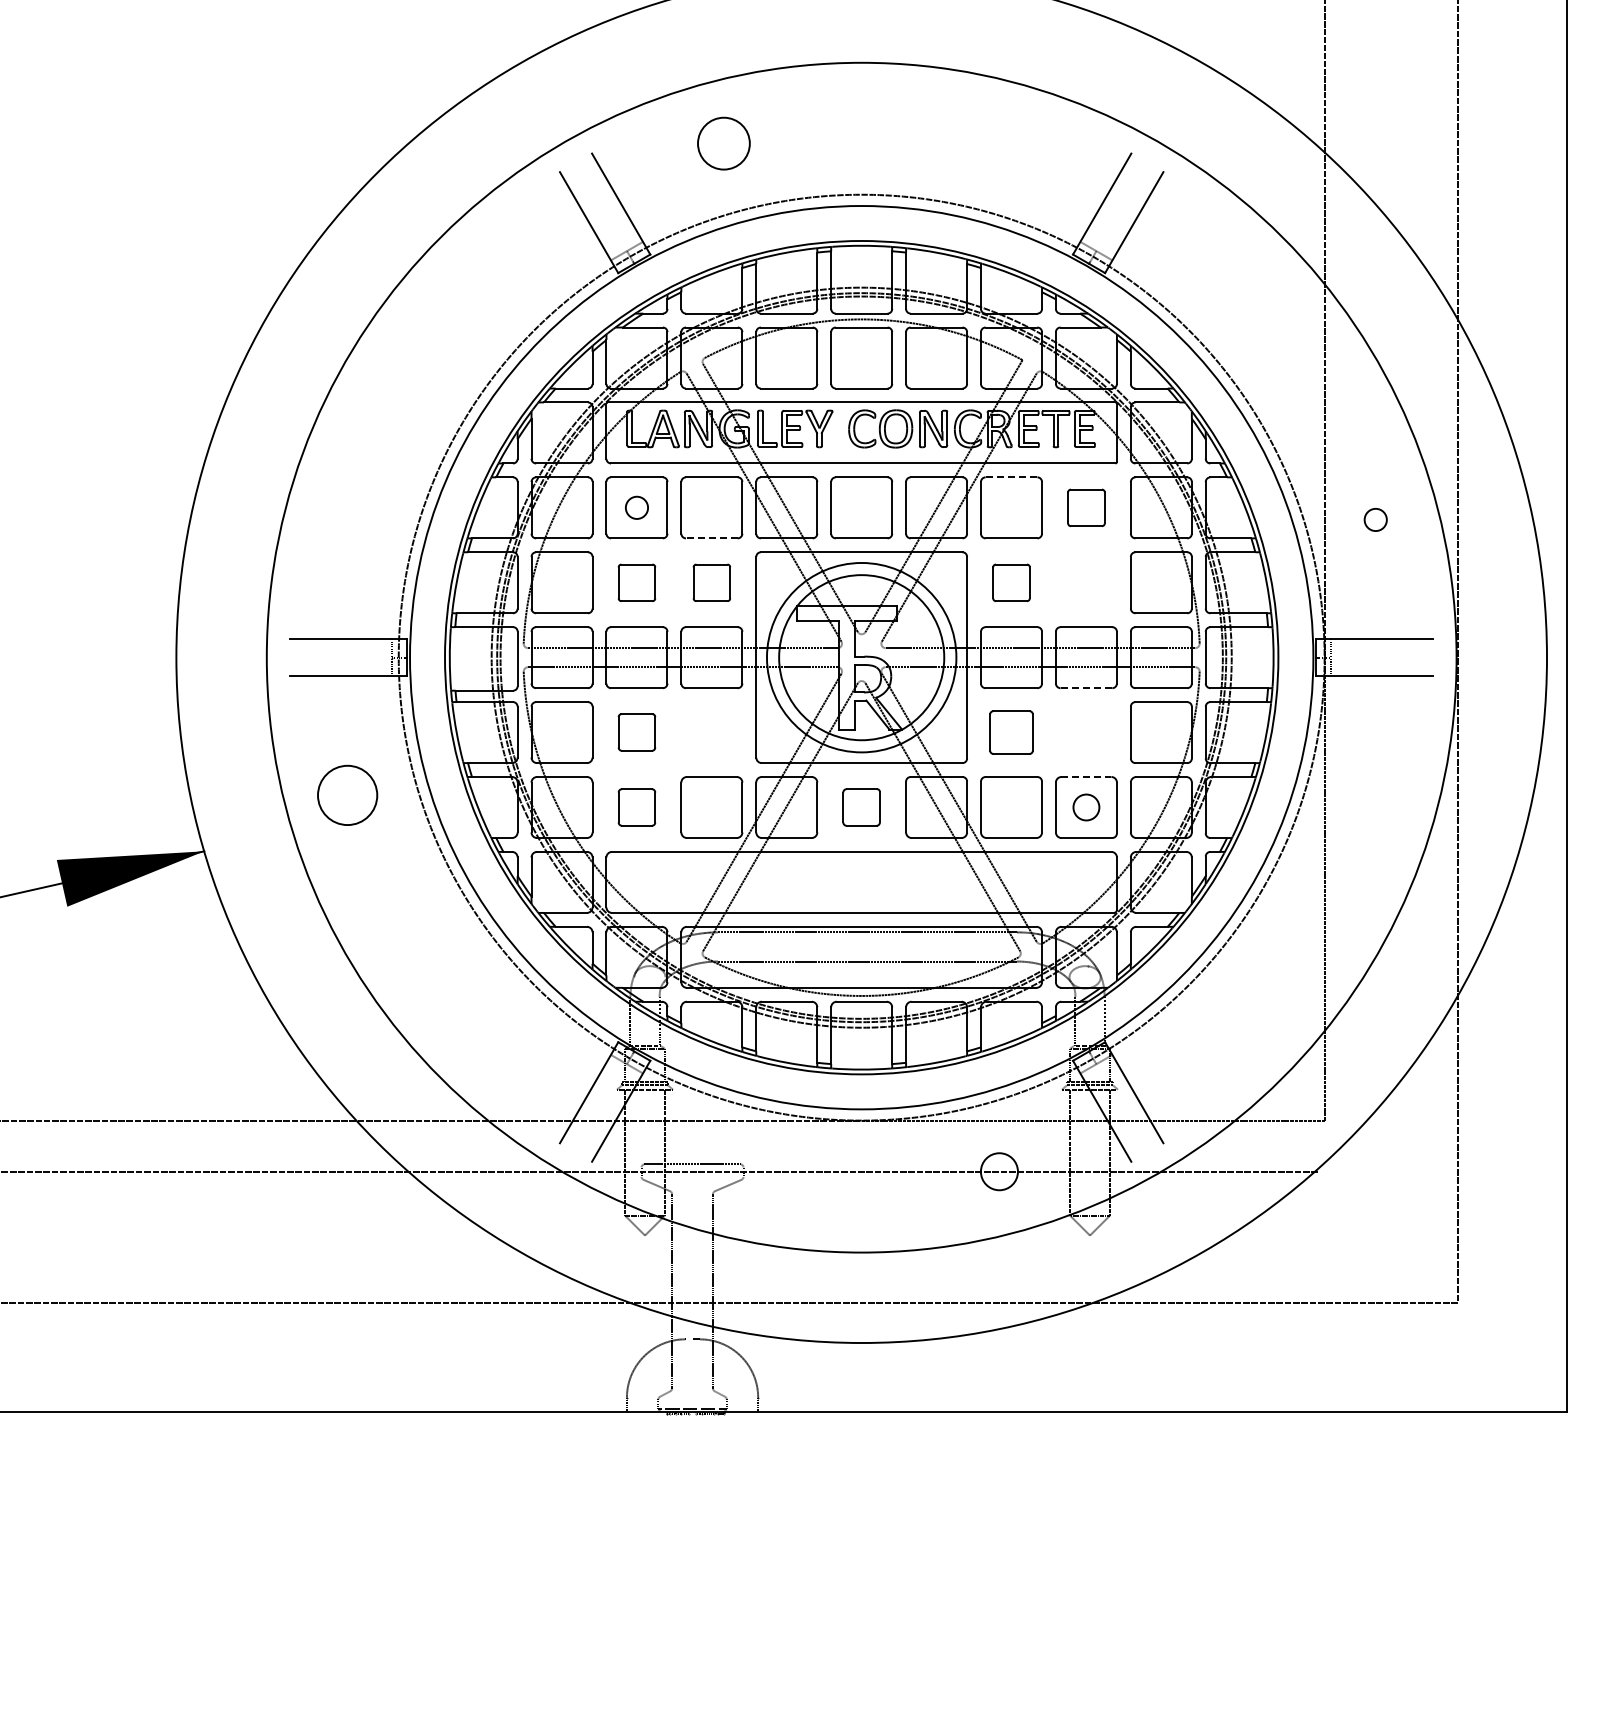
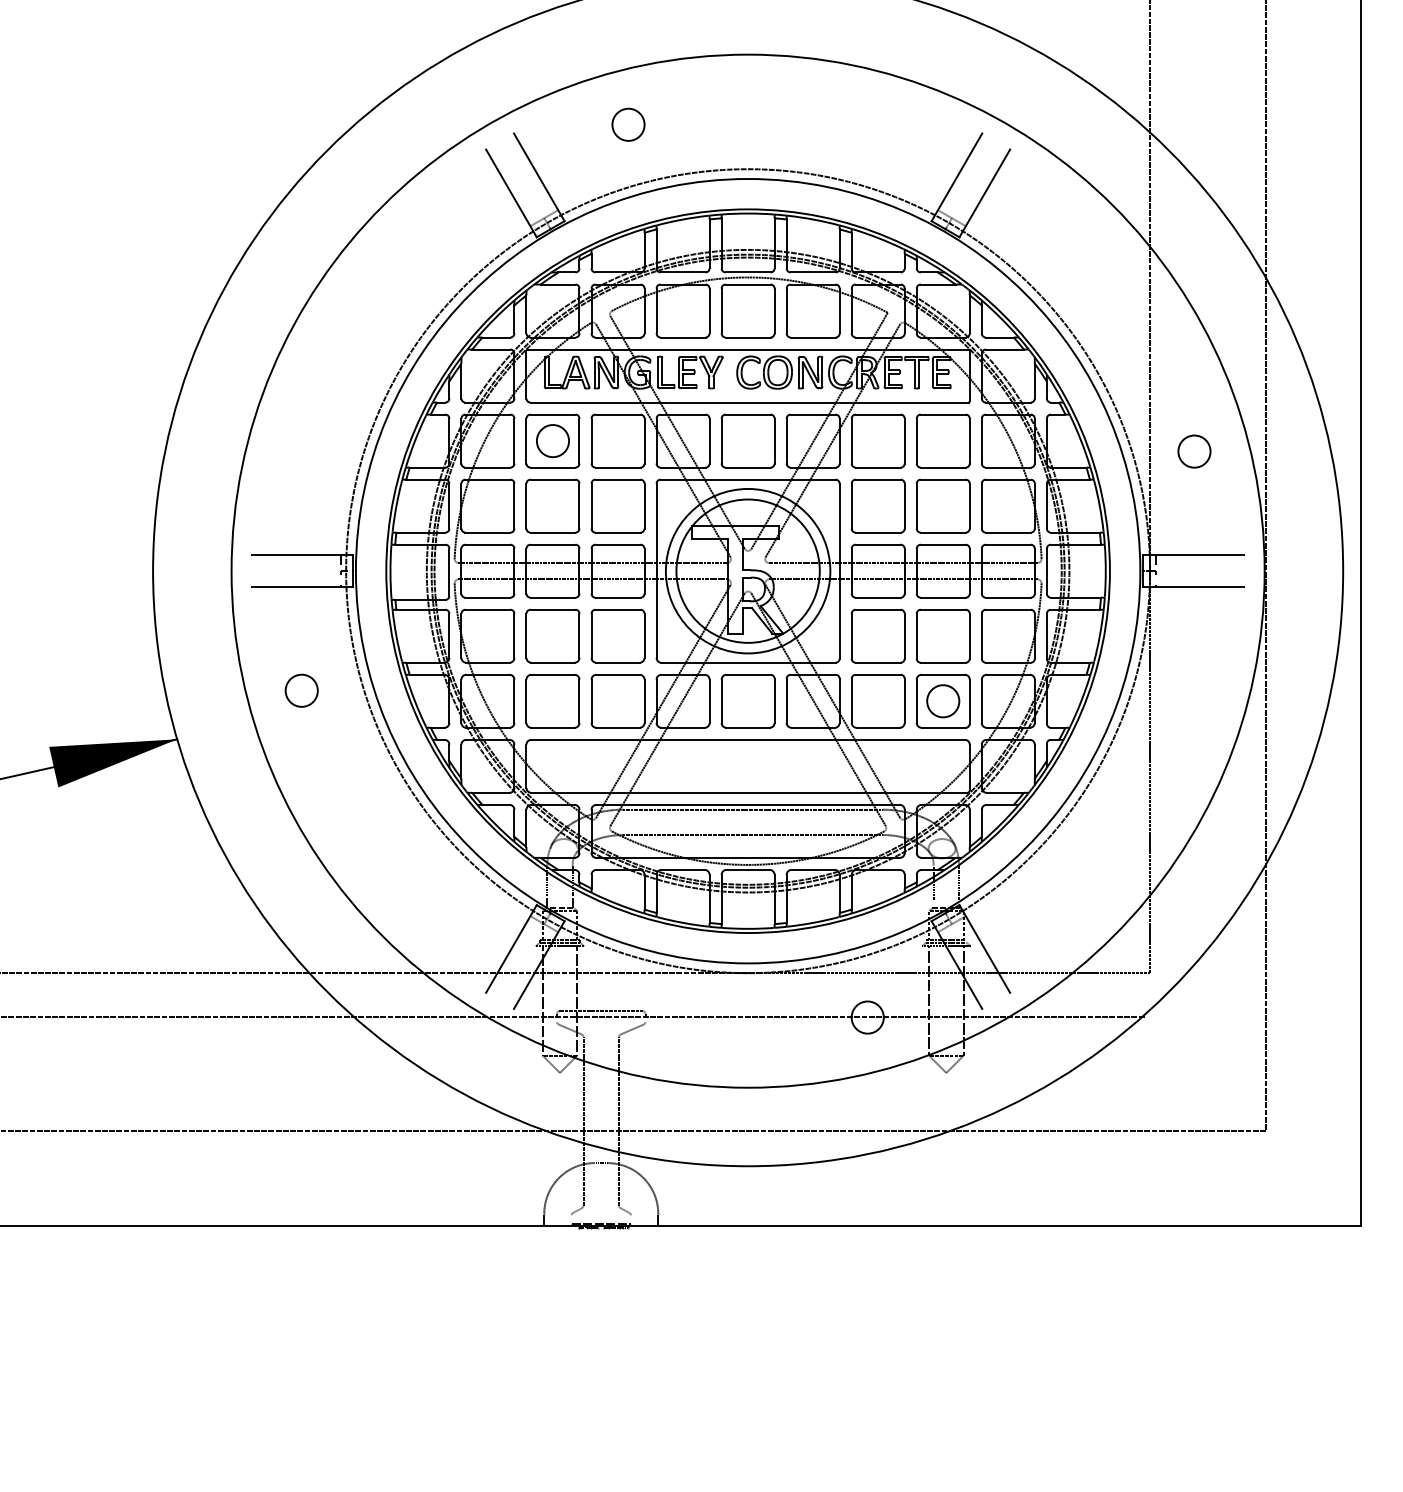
circle: (723, 143) -> (628, 124), size x0.71
line: (1011, 477) -> (878, 414), dashed -> solid
circle: (636, 507) -> (552, 440), size x1.67
part: (1086, 507) -> (943, 440), size x1.67
circle: (1375, 519) -> (1194, 451), size x1.67
line: (711, 538) -> (617, 467), dashed -> solid
part: (636, 582) -> (552, 505), size x1.67
part: (711, 582) -> (617, 505), size x1.67
part: (1011, 582) -> (878, 505), size x1.67
part: (1086, 582) -> (943, 505), added
line: (1086, 688) -> (943, 597), dashed -> solid
part: (636, 732) -> (552, 636), size x1.67
part: (711, 732) -> (617, 636), added
part: (1011, 732) -> (878, 636), size x1.43
part: (1086, 732) -> (943, 636), added
line: (1086, 776) -> (943, 674), dashed -> solid
circle: (347, 794) -> (301, 689), size x0.62
part: (636, 807) -> (552, 701), size x1.67
part: (861, 807) -> (747, 701), size x1.67
circle: (1085, 807) -> (942, 701), size x1.43

